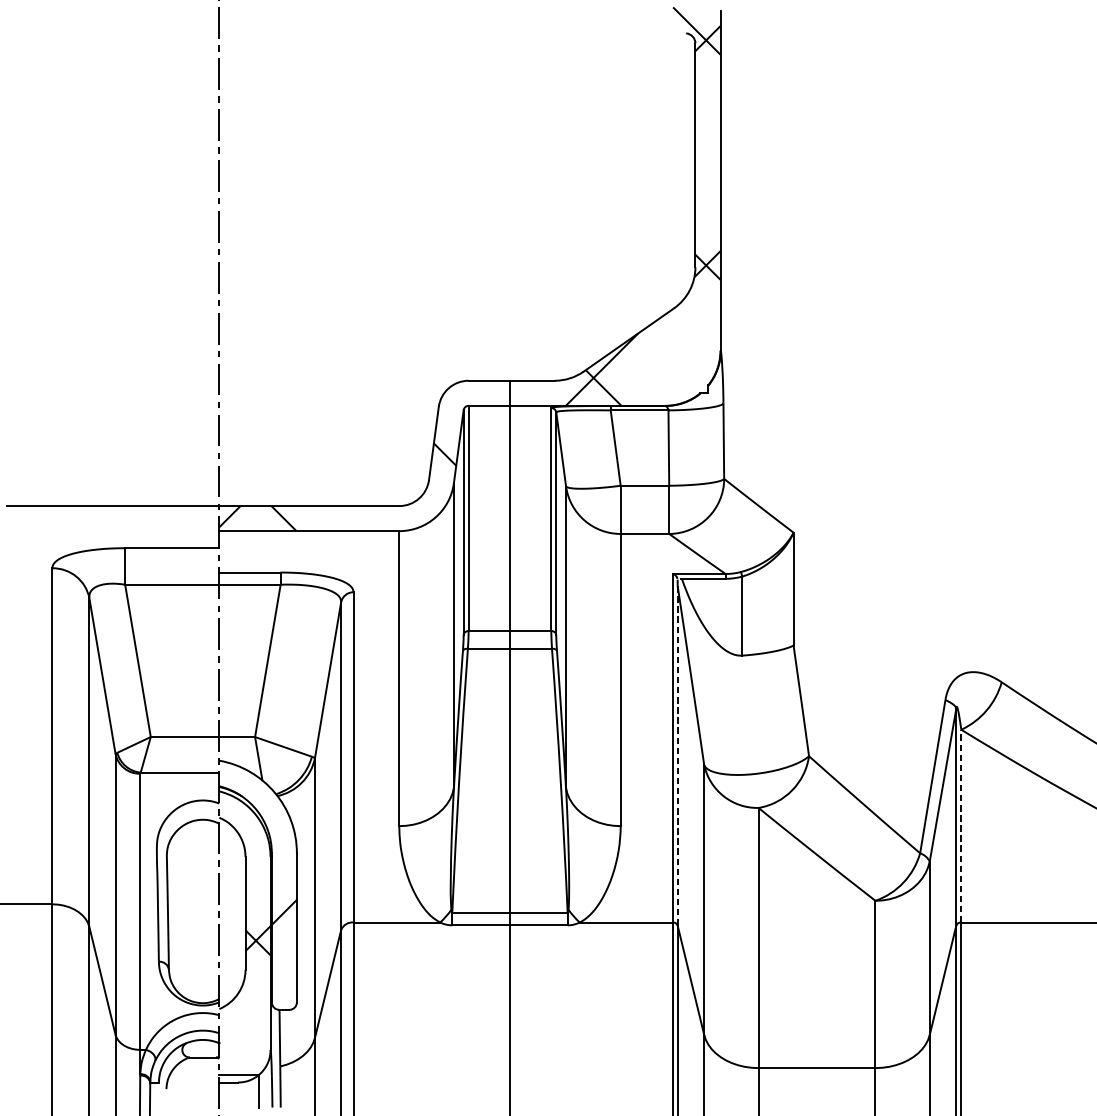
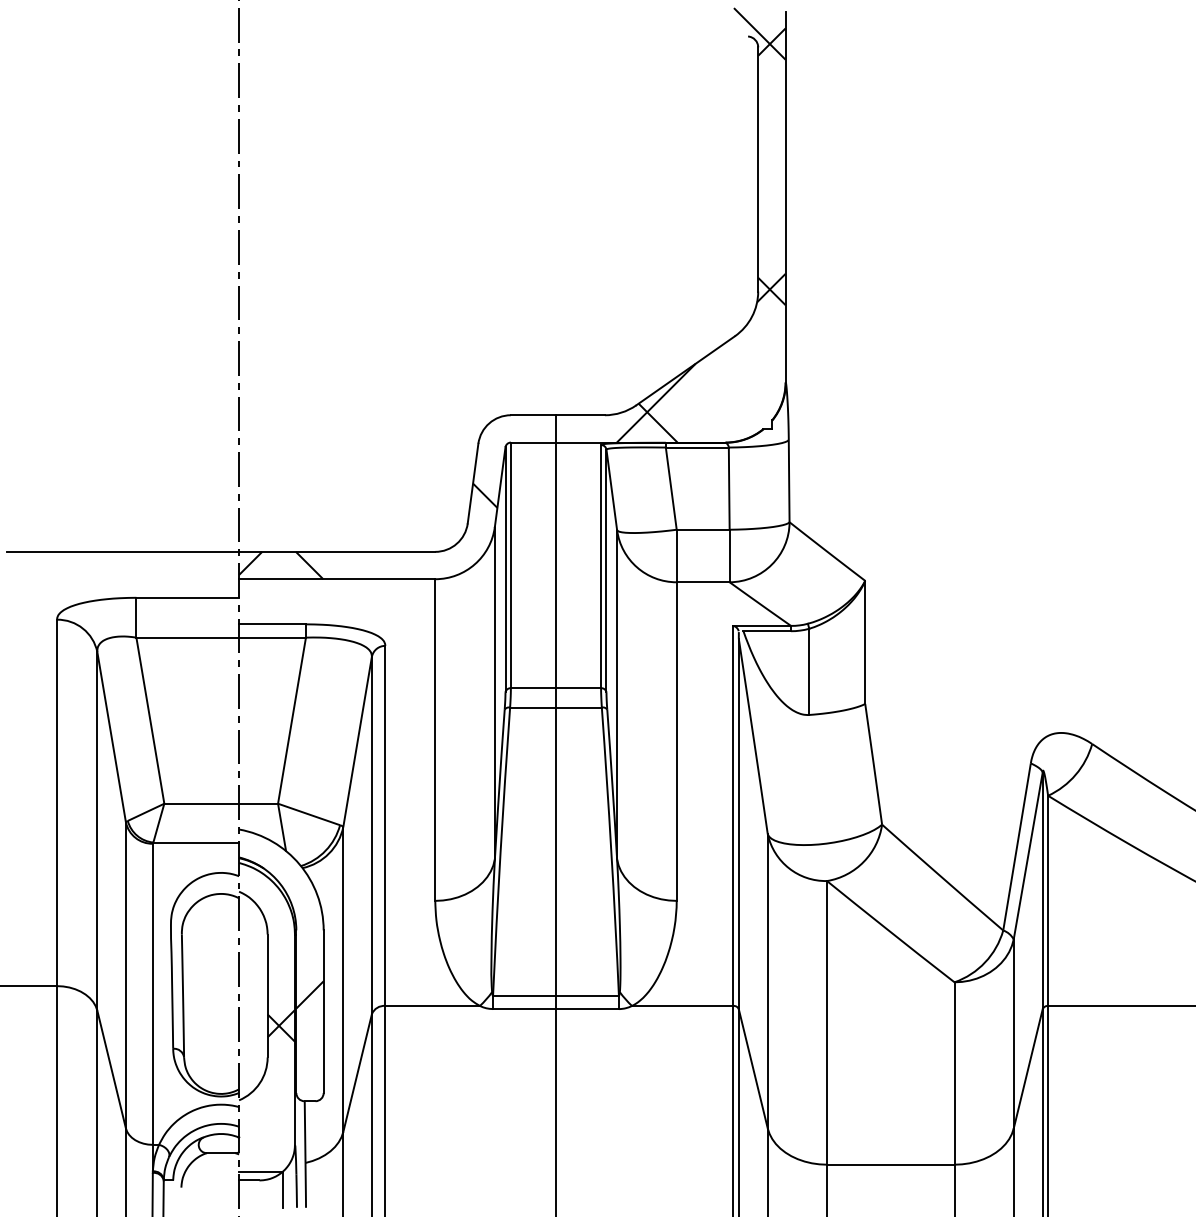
line: (677, 755) -> (738, 823), dashed -> solid
line: (961, 825) -> (1048, 900), dashed -> solid

